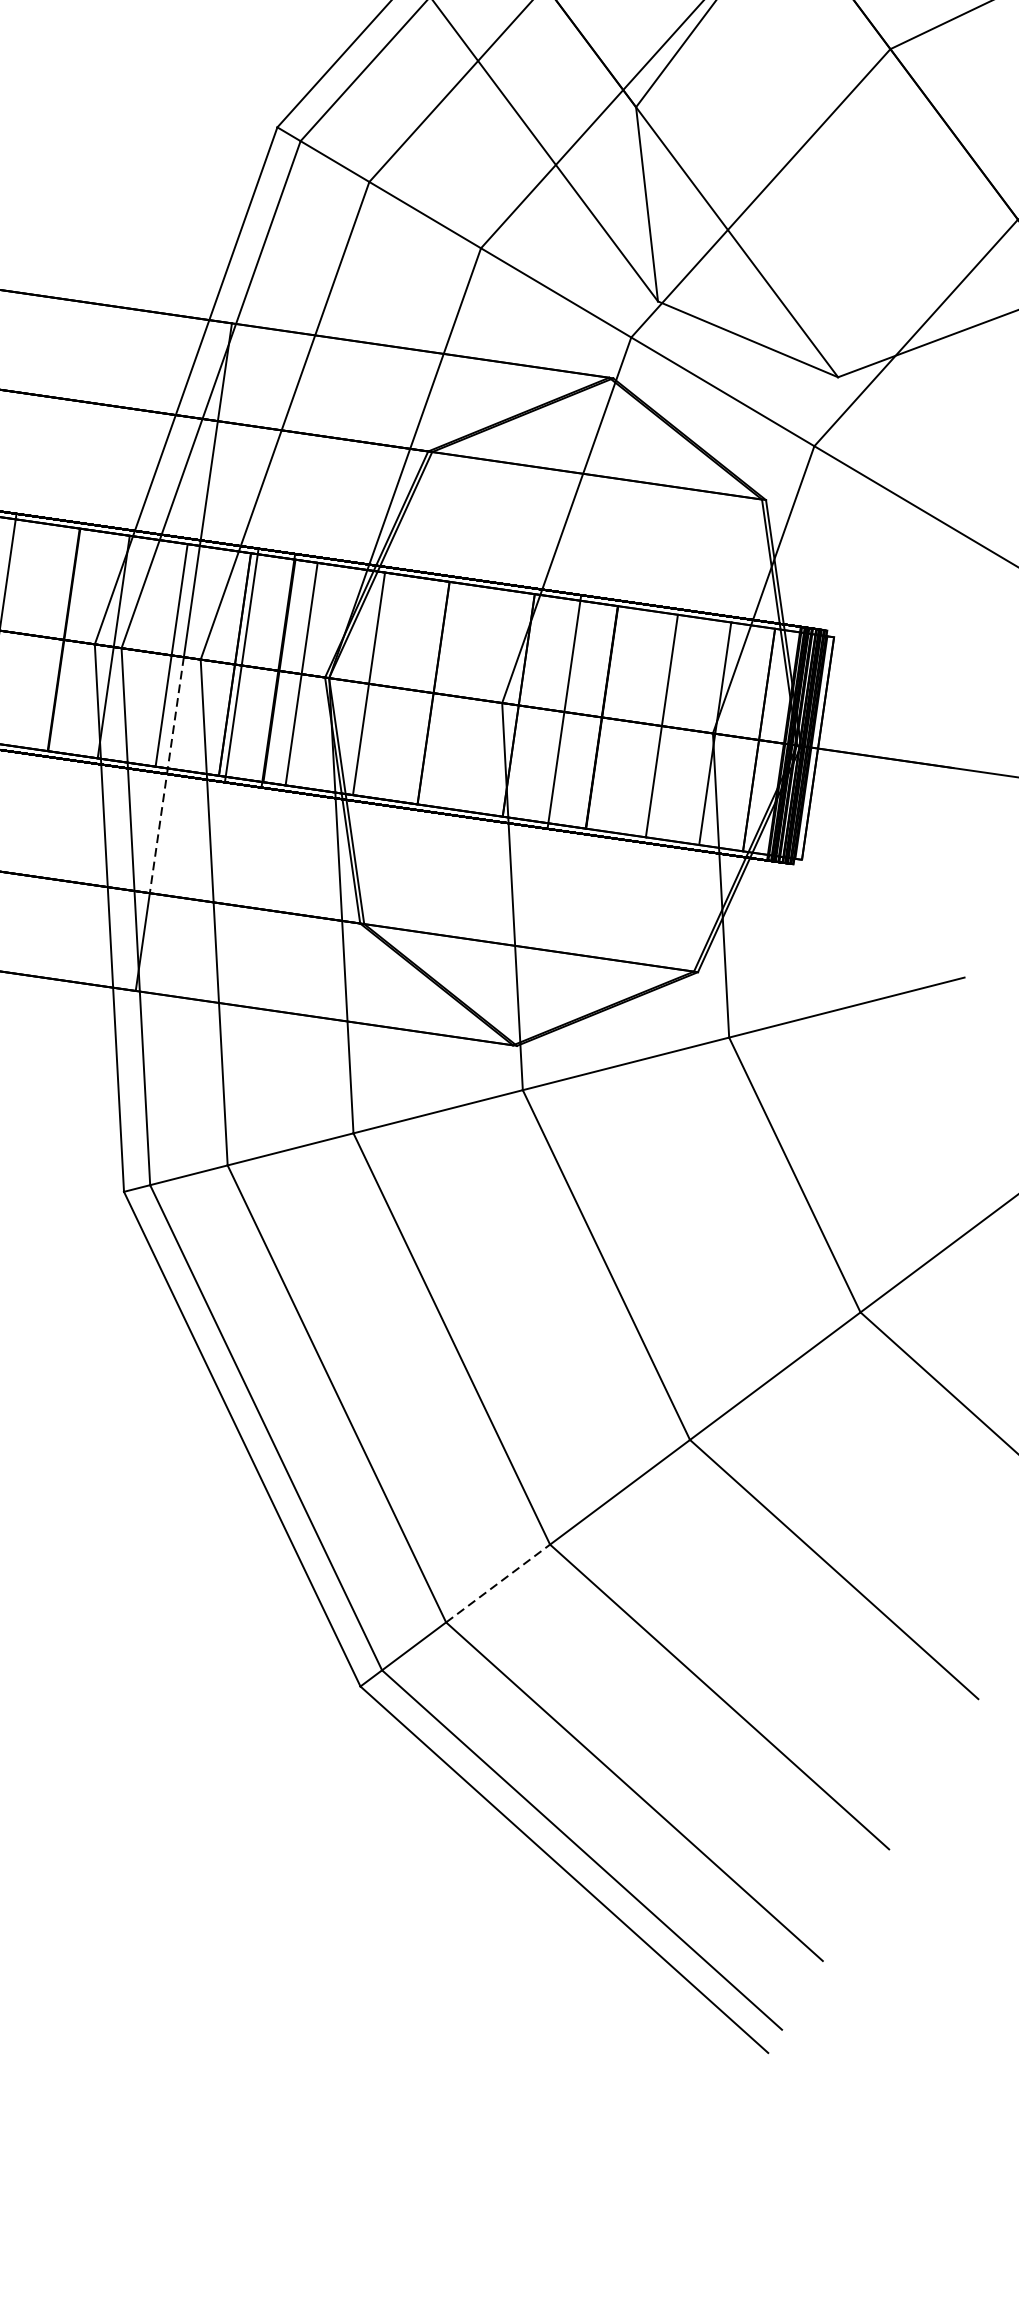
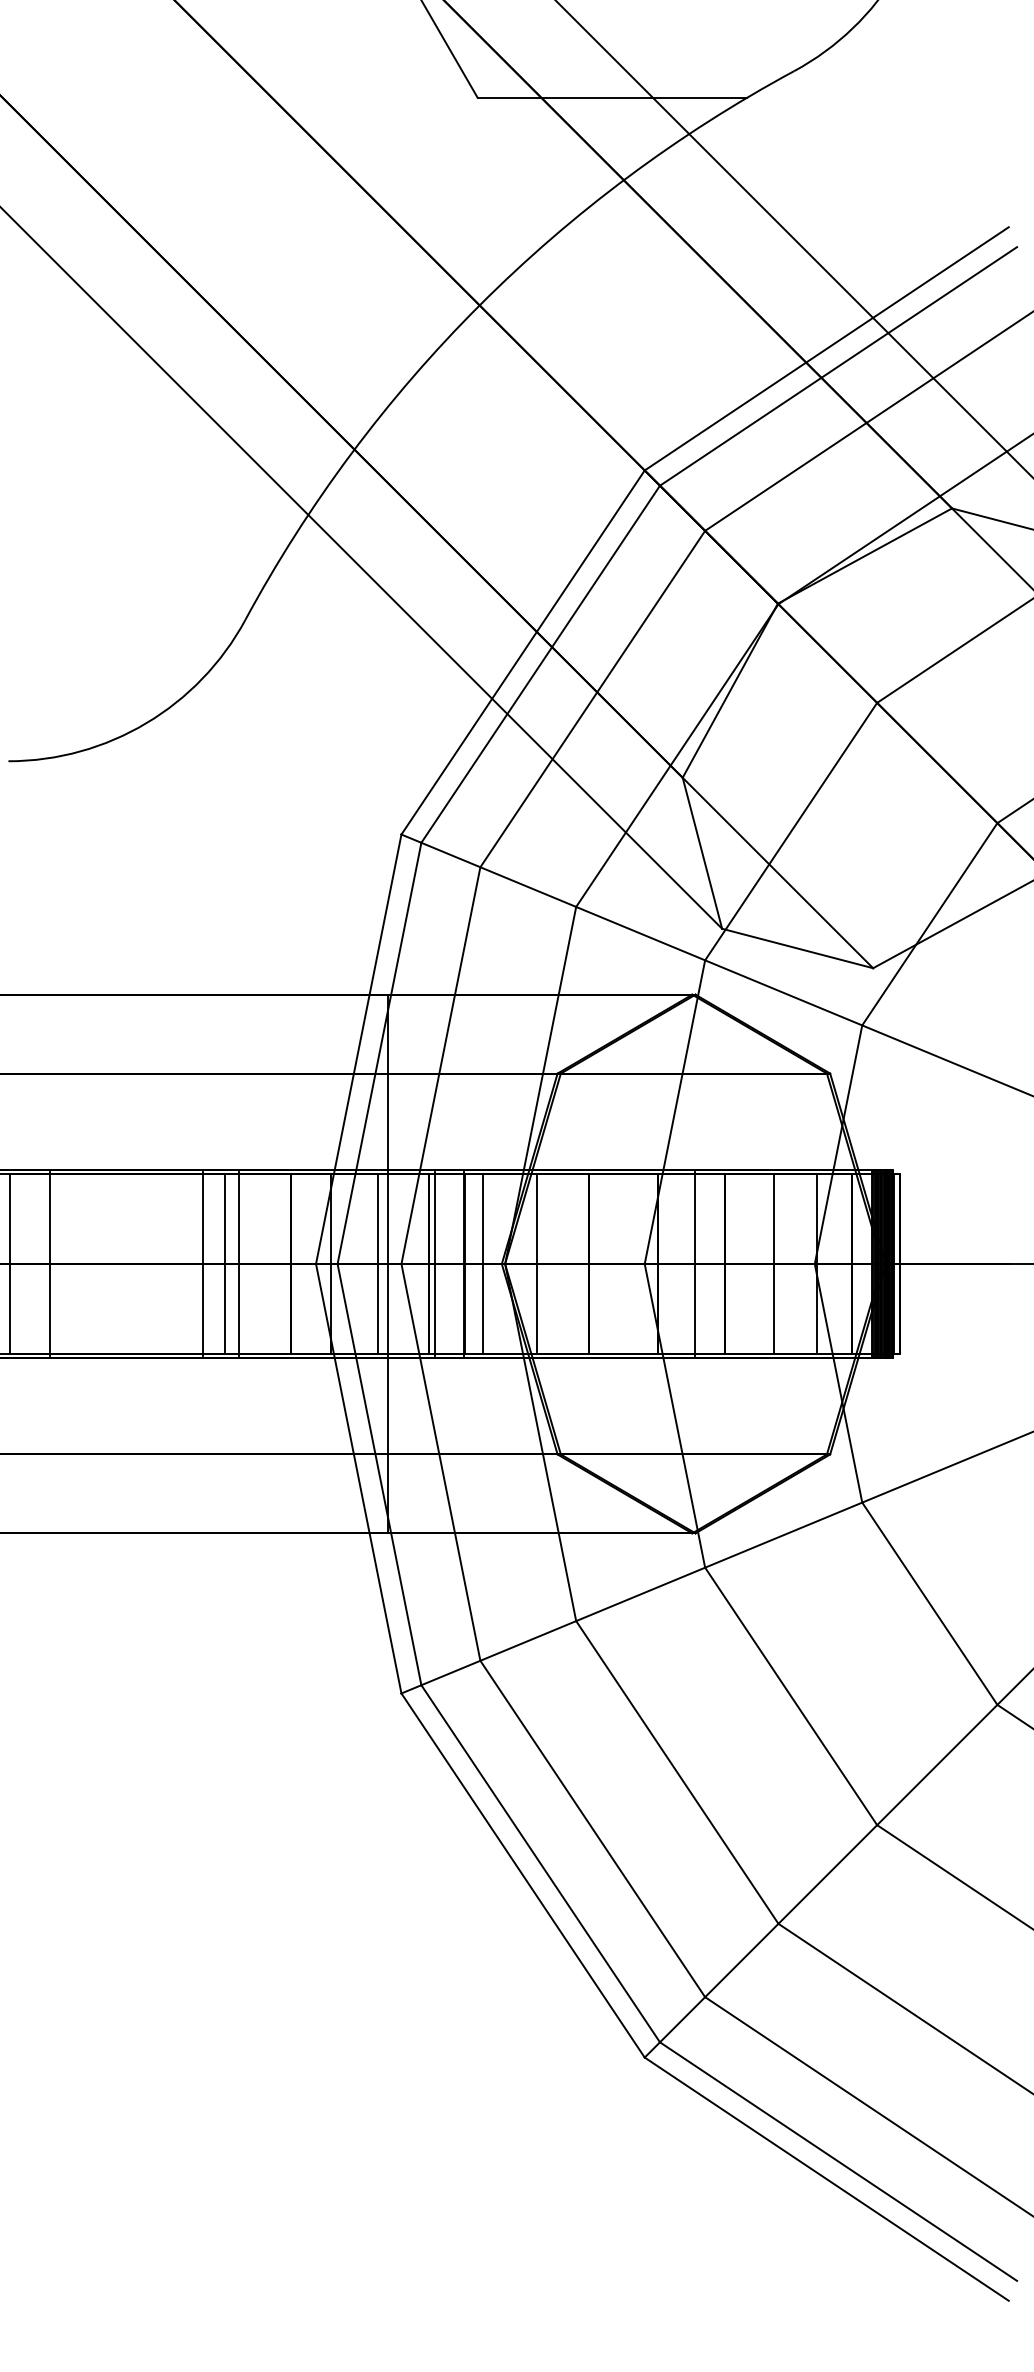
line: (166, 775) -> (387, 1359), dashed -> solid
line: (497, 1583) -> (741, 1960), dashed -> solid

